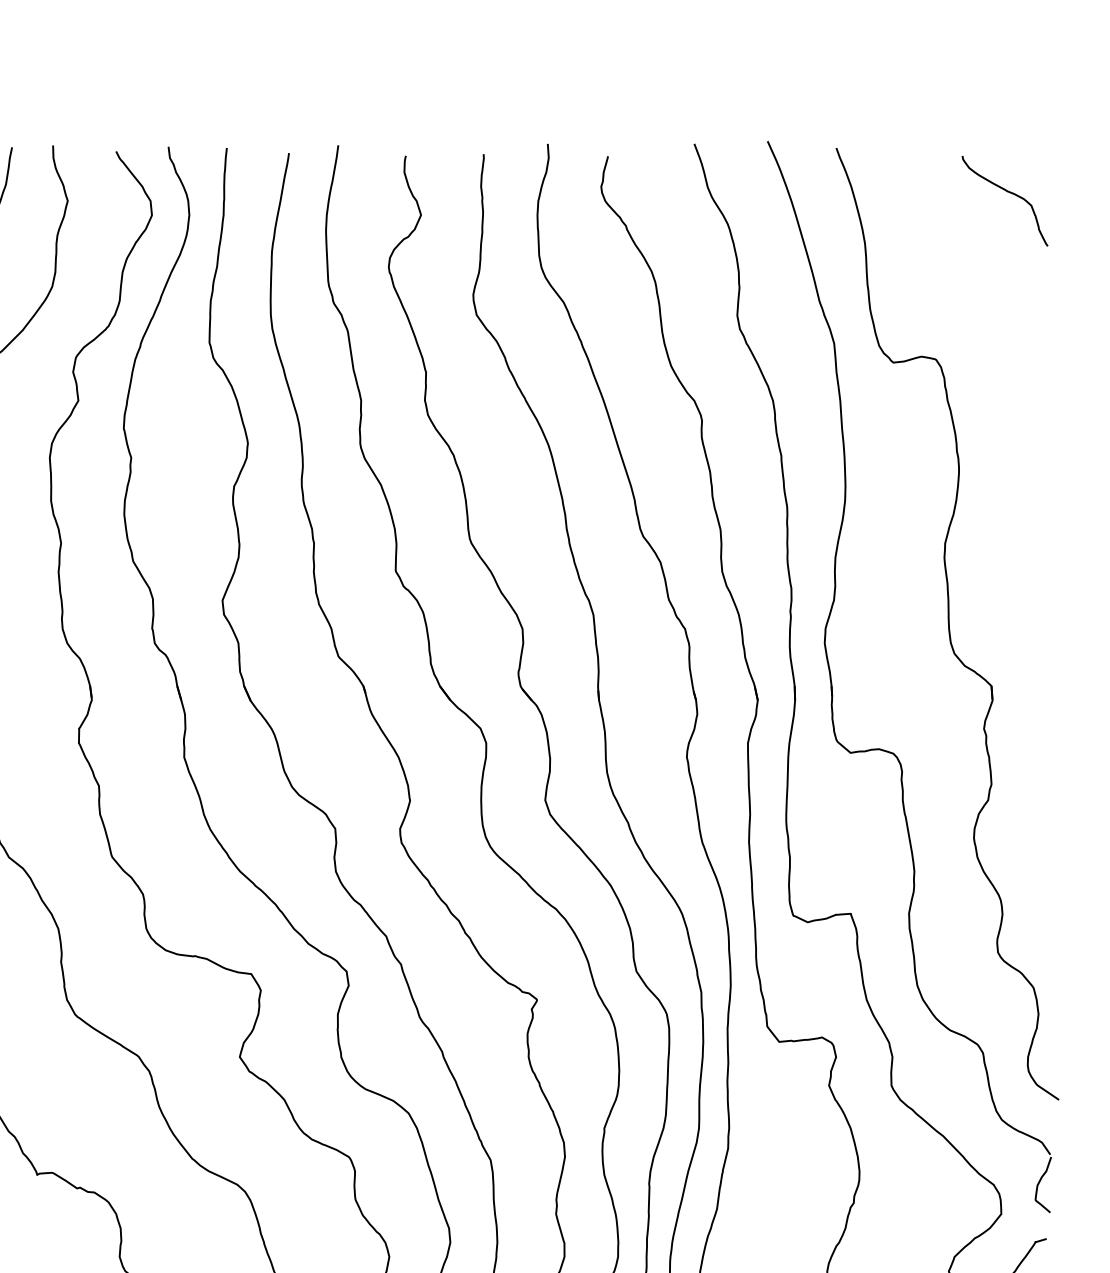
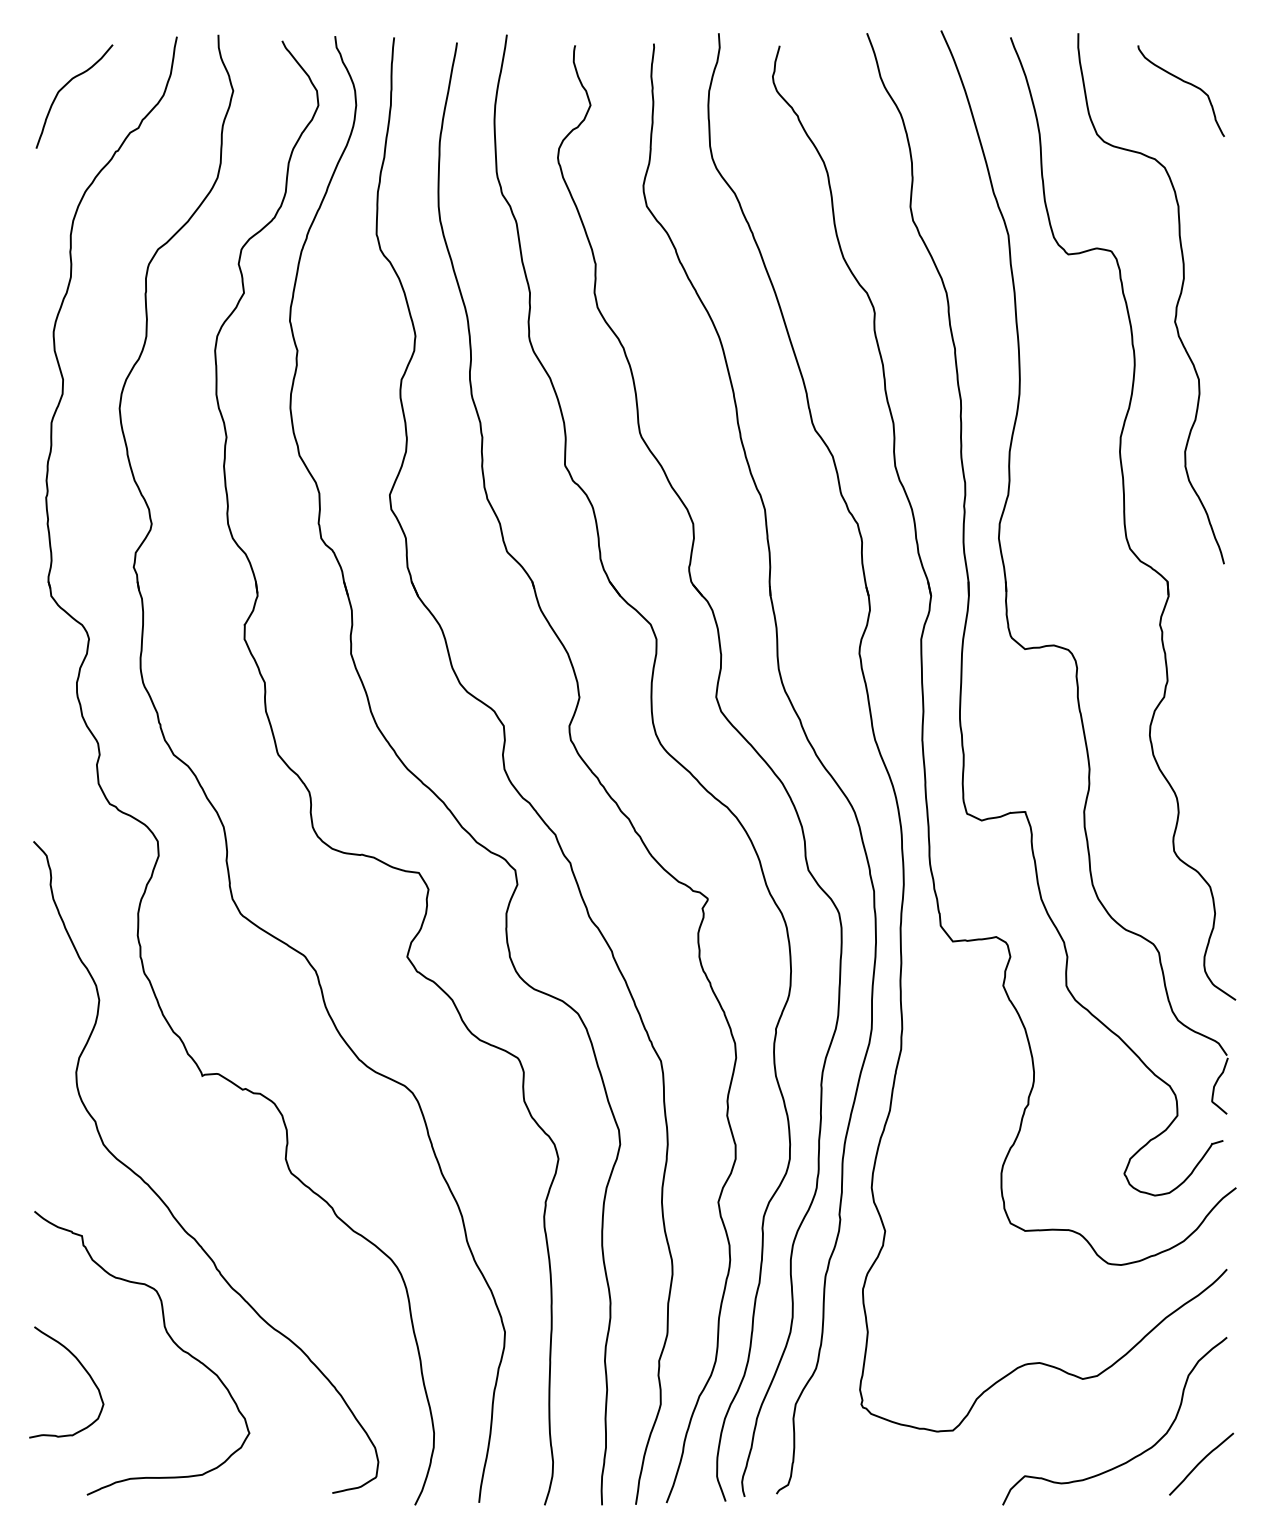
curve: (1000, 411) -> (1176, 303), added

